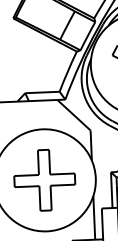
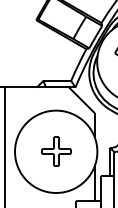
part: (45, 179) -> (56, 151), size x0.6

